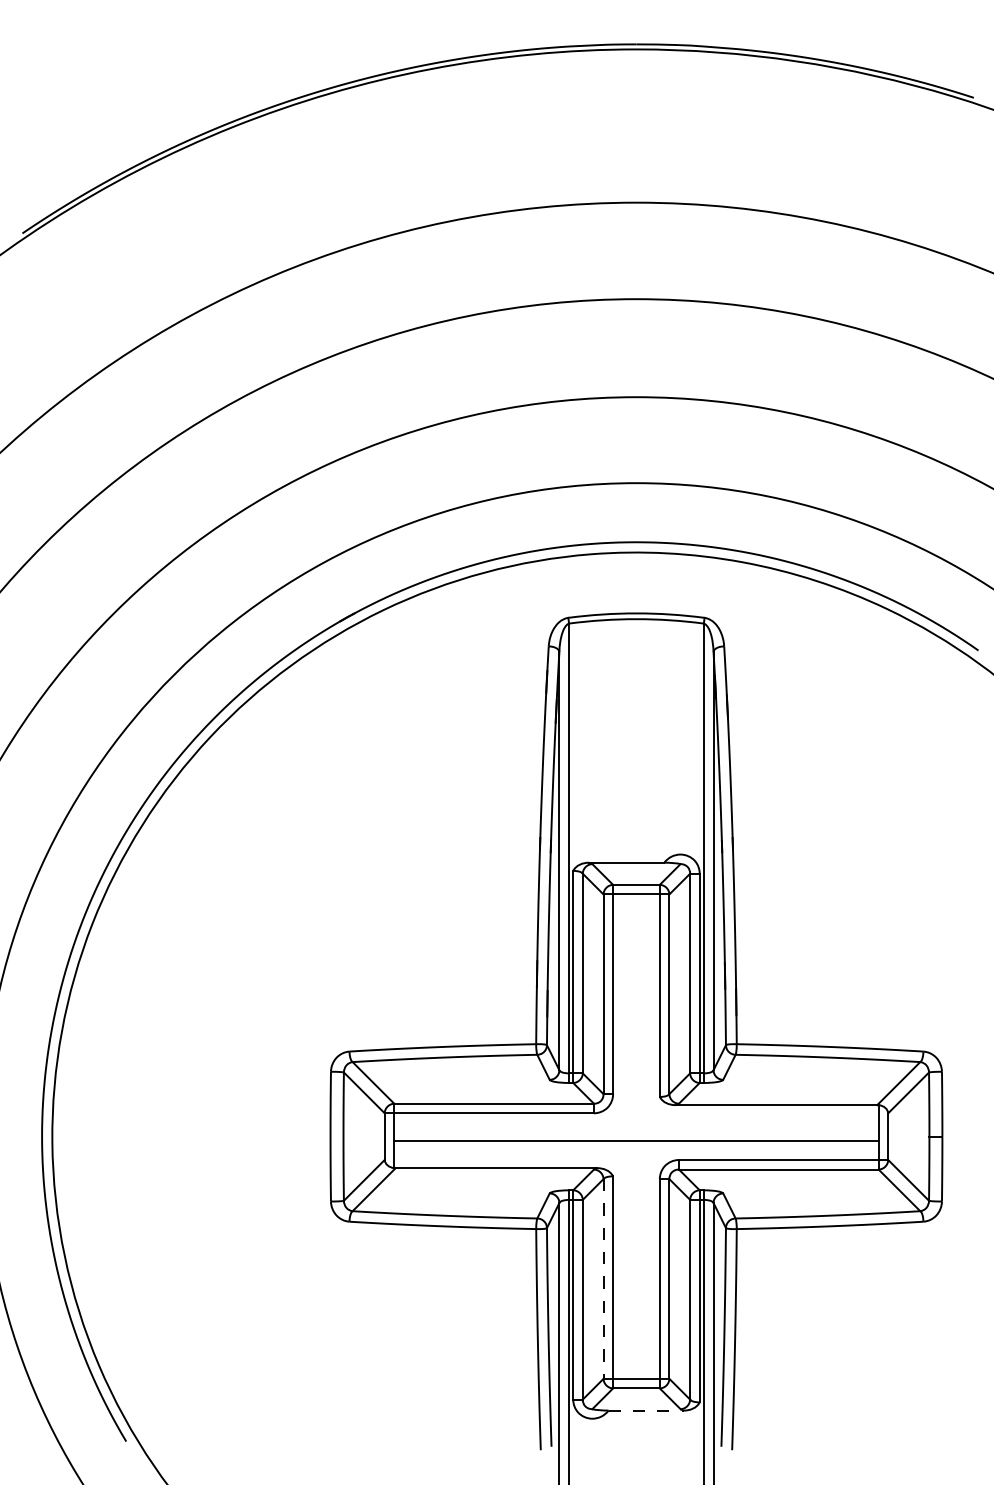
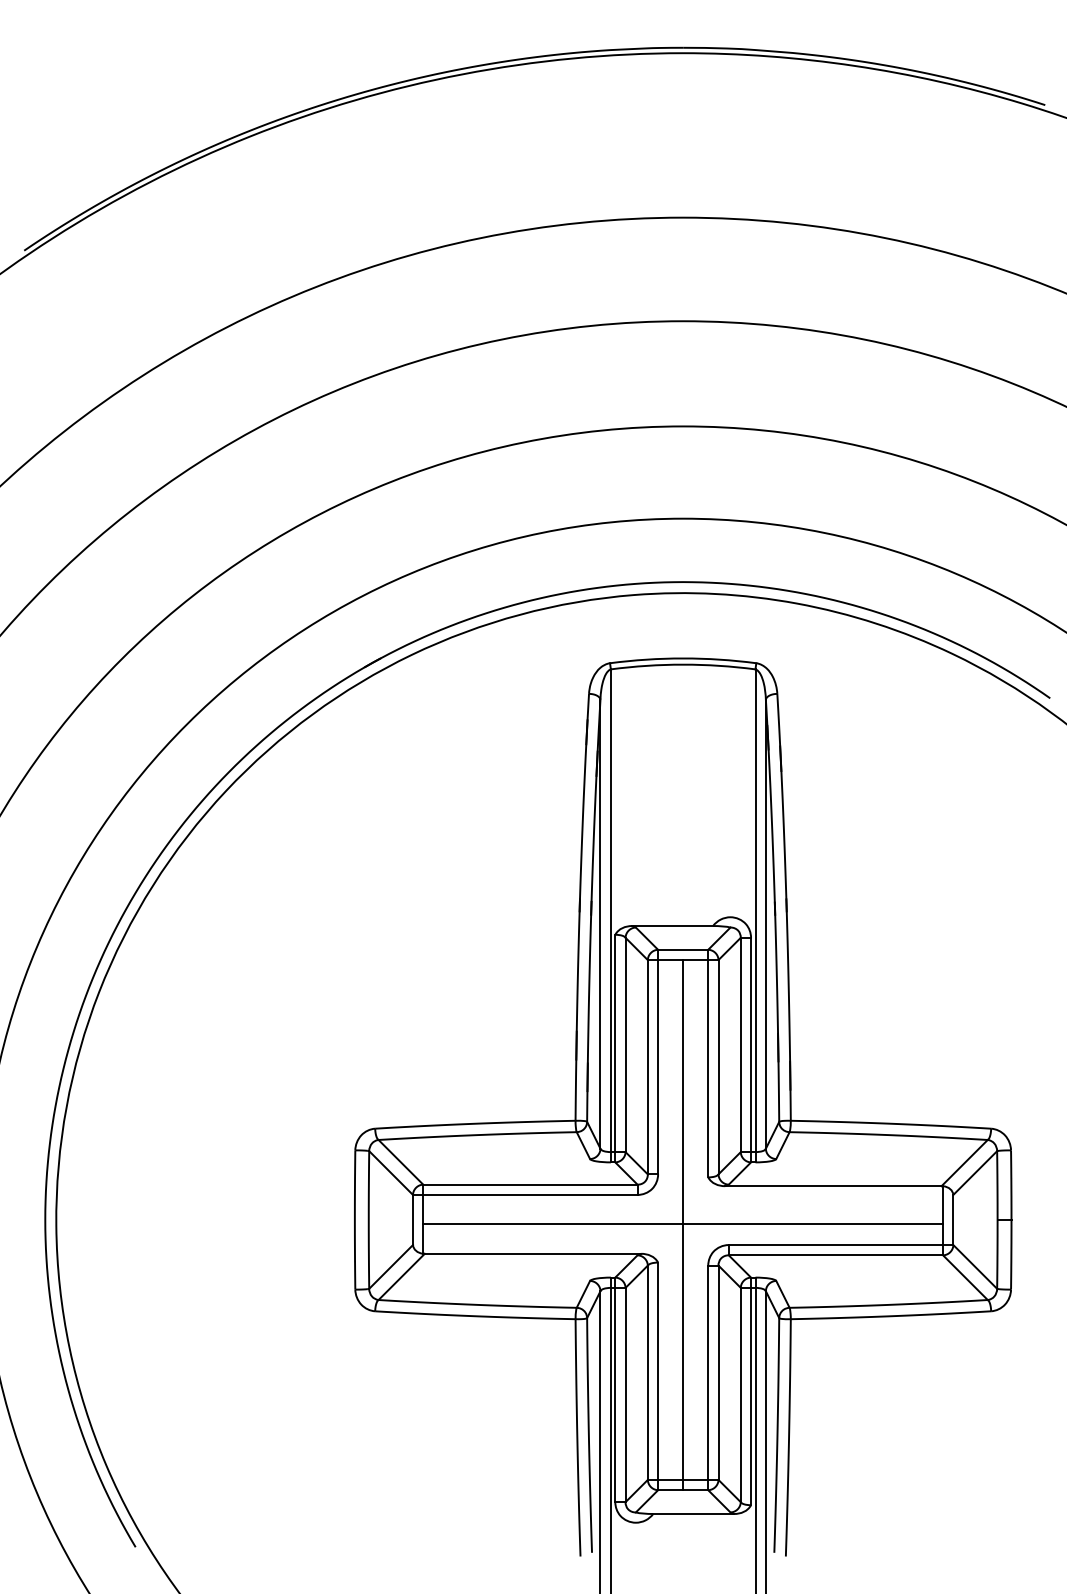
line: (636, 1141) -> (683, 1225), added
line: (603, 1279) -> (647, 1373), dashed -> solid
line: (647, 1410) -> (694, 1513), dashed -> solid

